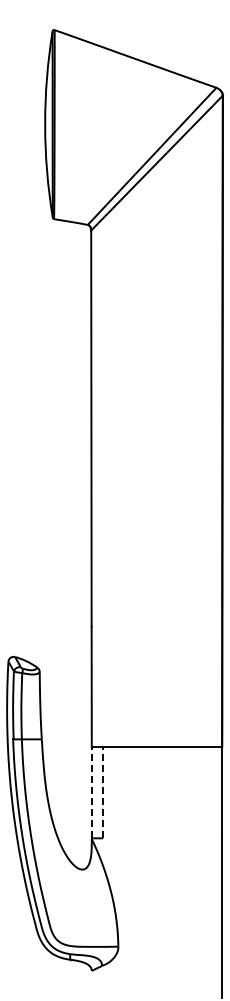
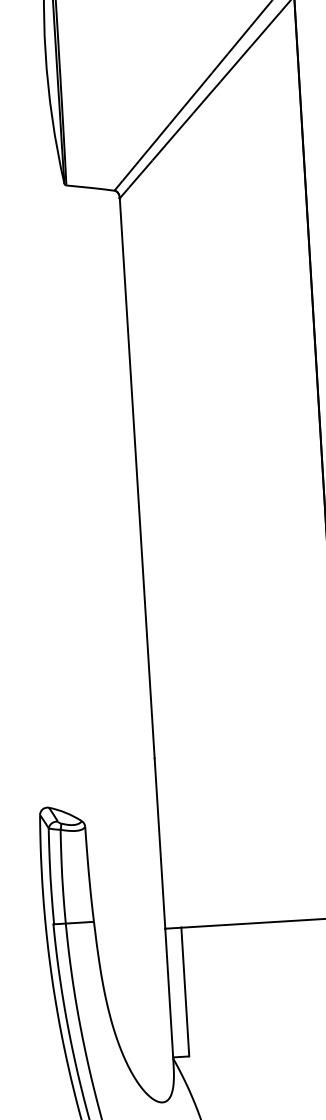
line: (91, 792) -> (168, 992), dashed -> solid
line: (103, 792) -> (185, 991), dashed -> solid

